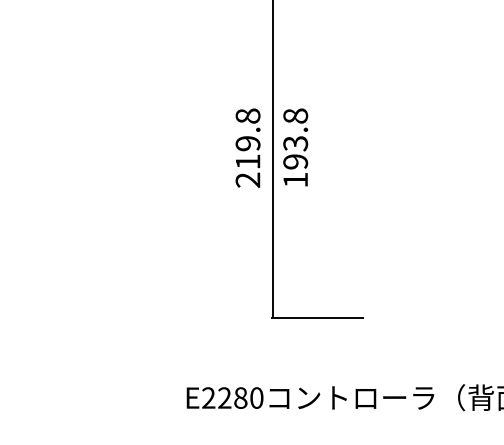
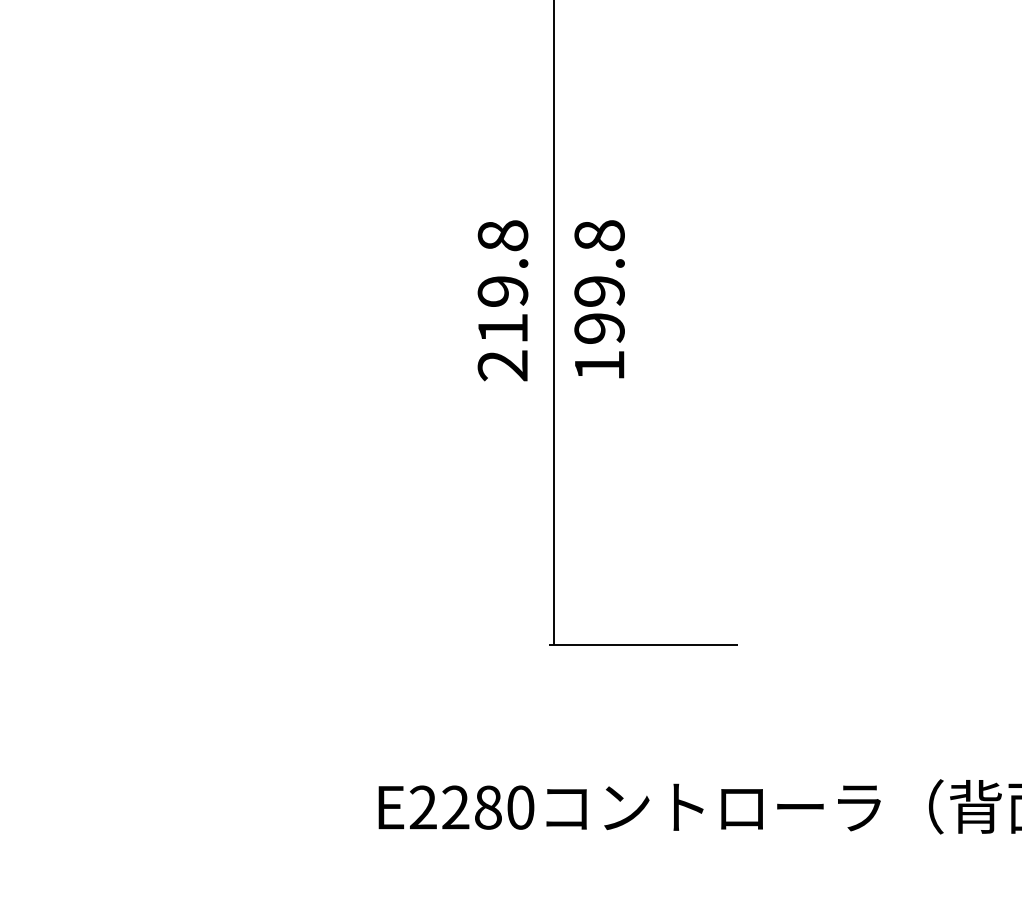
text: (295, 143) -> (599, 291), 193.8 -> 199.8

